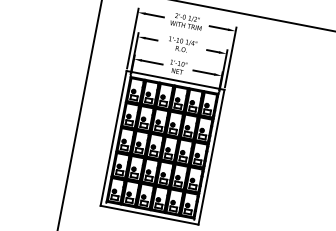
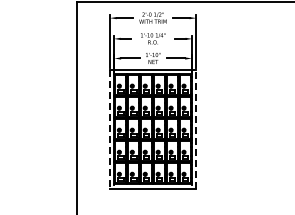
line: (113, 138) -> (109, 129), solid -> dashed
line: (211, 156) -> (196, 128), solid -> dashed

